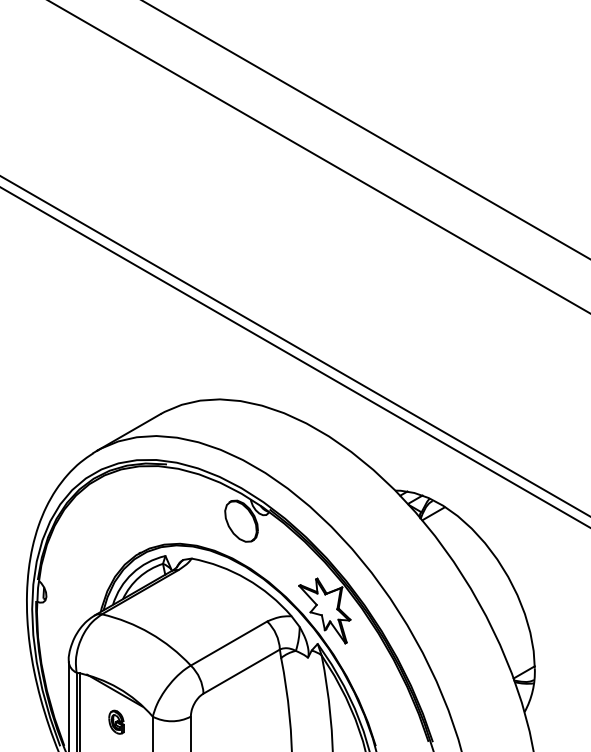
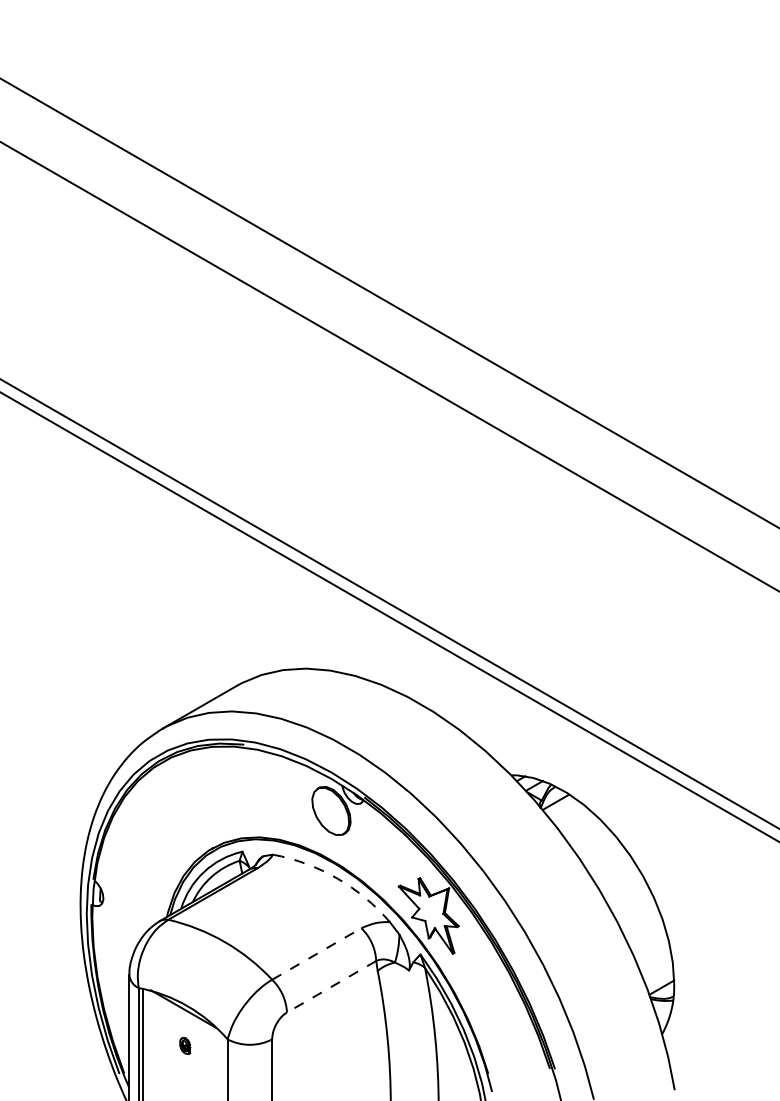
arc: (246, 578) -> (337, 878), solid -> dashed
line: (228, 643) -> (316, 953), solid -> dashed
line: (241, 671) -> (331, 986), solid -> dashed
part: (115, 721) -> (184, 1045), size x0.6

